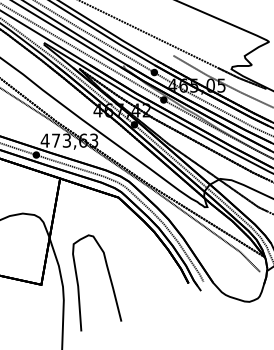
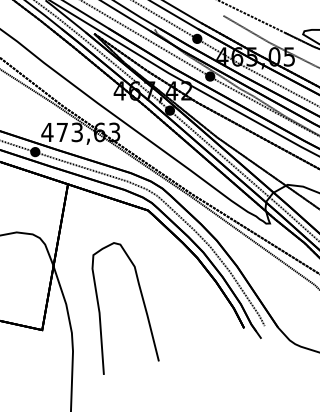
curve: (109, 279) -> (142, 303), moved

